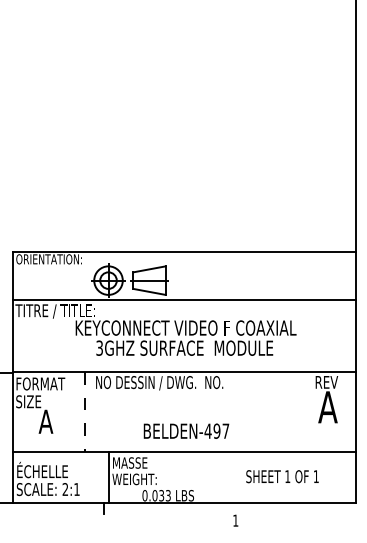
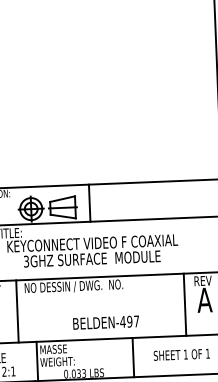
line: (184, 275) -> (89, 202), added
line: (302, 411) -> (185, 304), added
line: (85, 412) -> (17, 311), dashed -> solid
text: (186, 430) -> (106, 322), moved
text: (282, 476) -> (181, 354), moved
line: (232, 477) -> (133, 357), added

